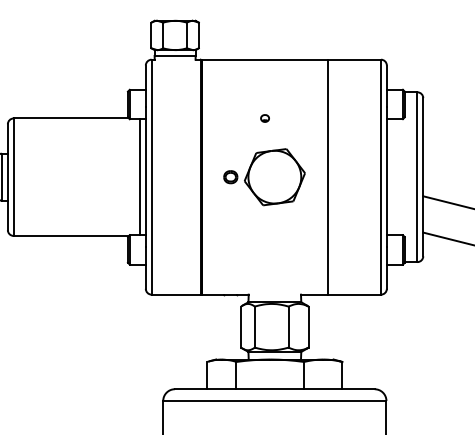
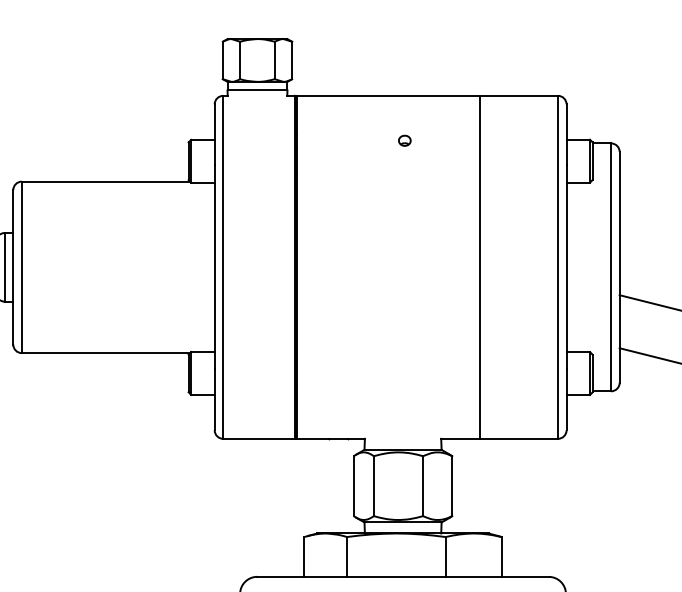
part: (264, 118) -> (403, 140), moved
line: (140, 177) -> (206, 267), removed
part: (264, 177) -> (387, 267), removed

